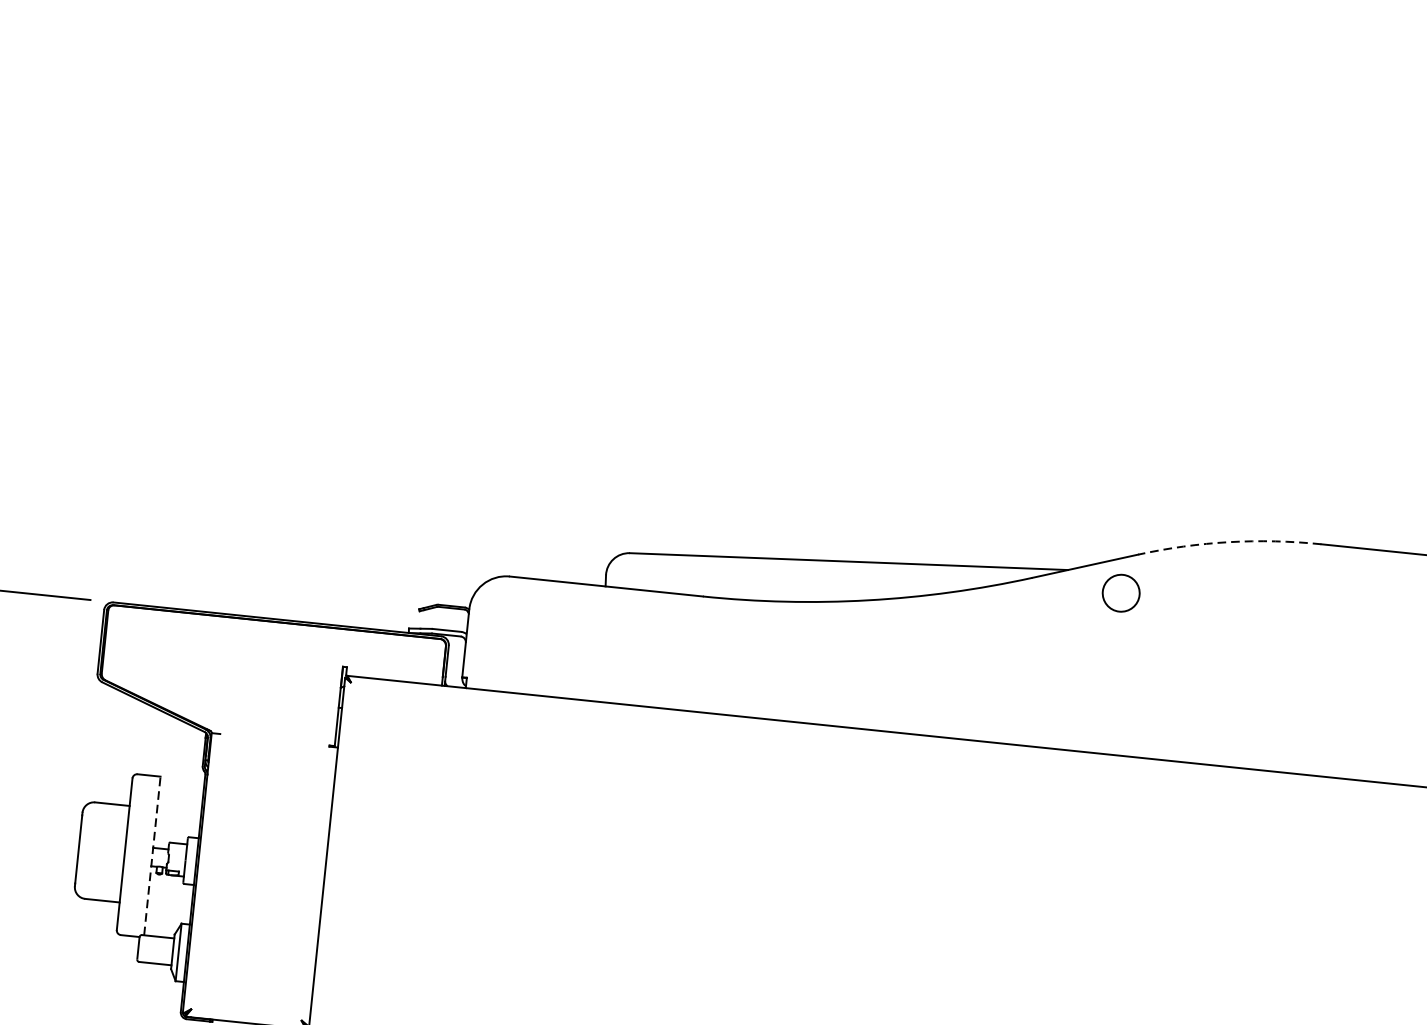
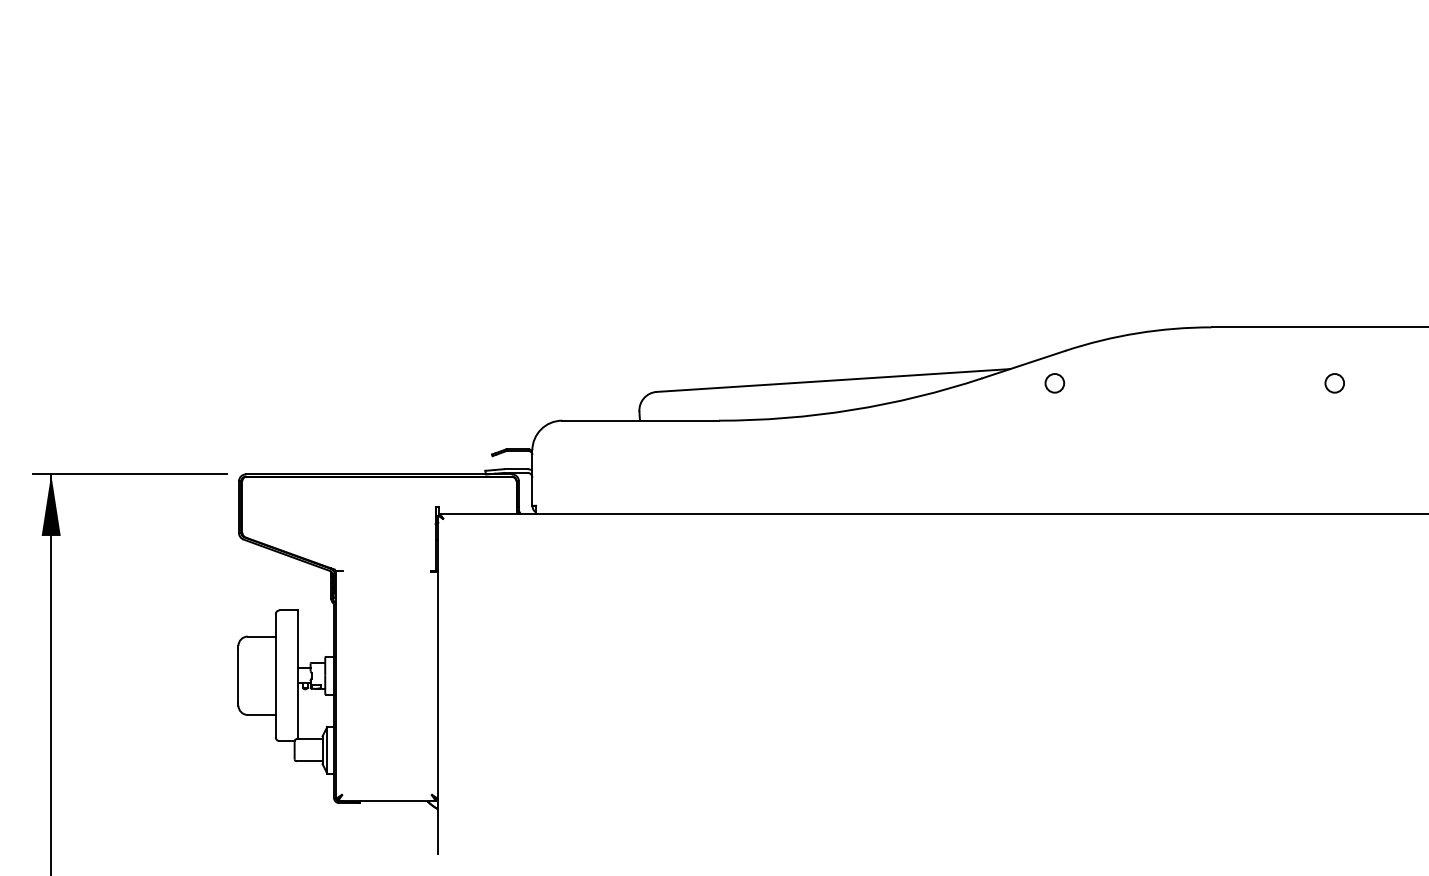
arc: (1229, 542) -> (1137, 333), dashed -> solid
circle: (1120, 593) -> (1054, 383), size x0.62
line: (152, 855) -> (298, 674), dashed -> solid

